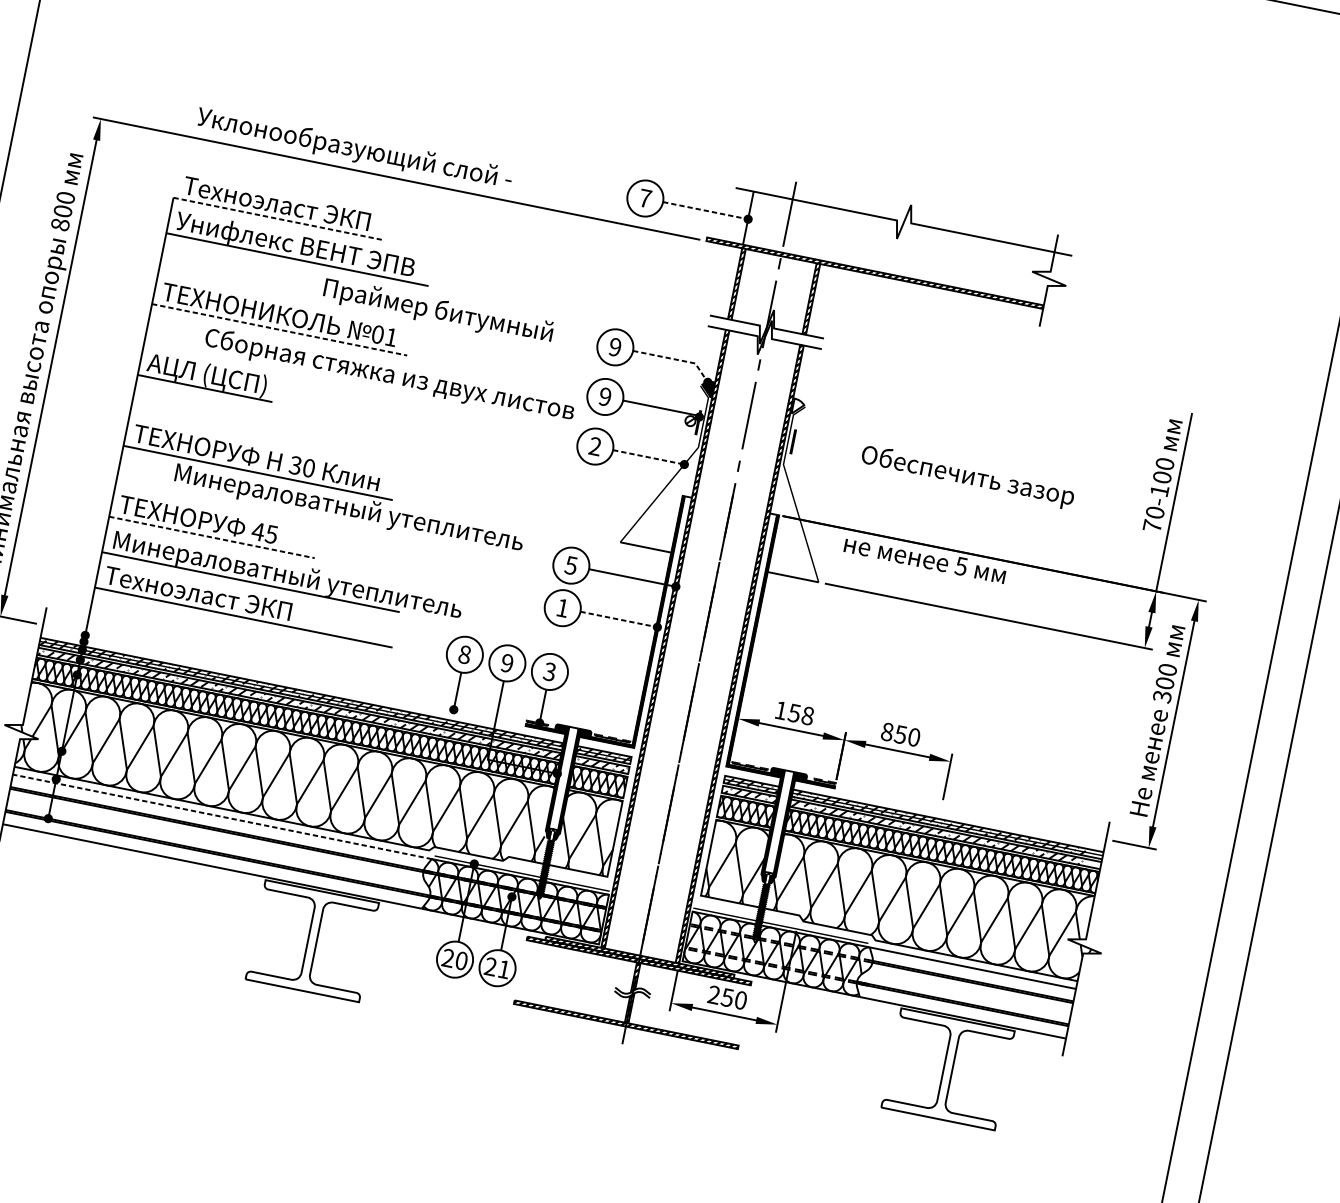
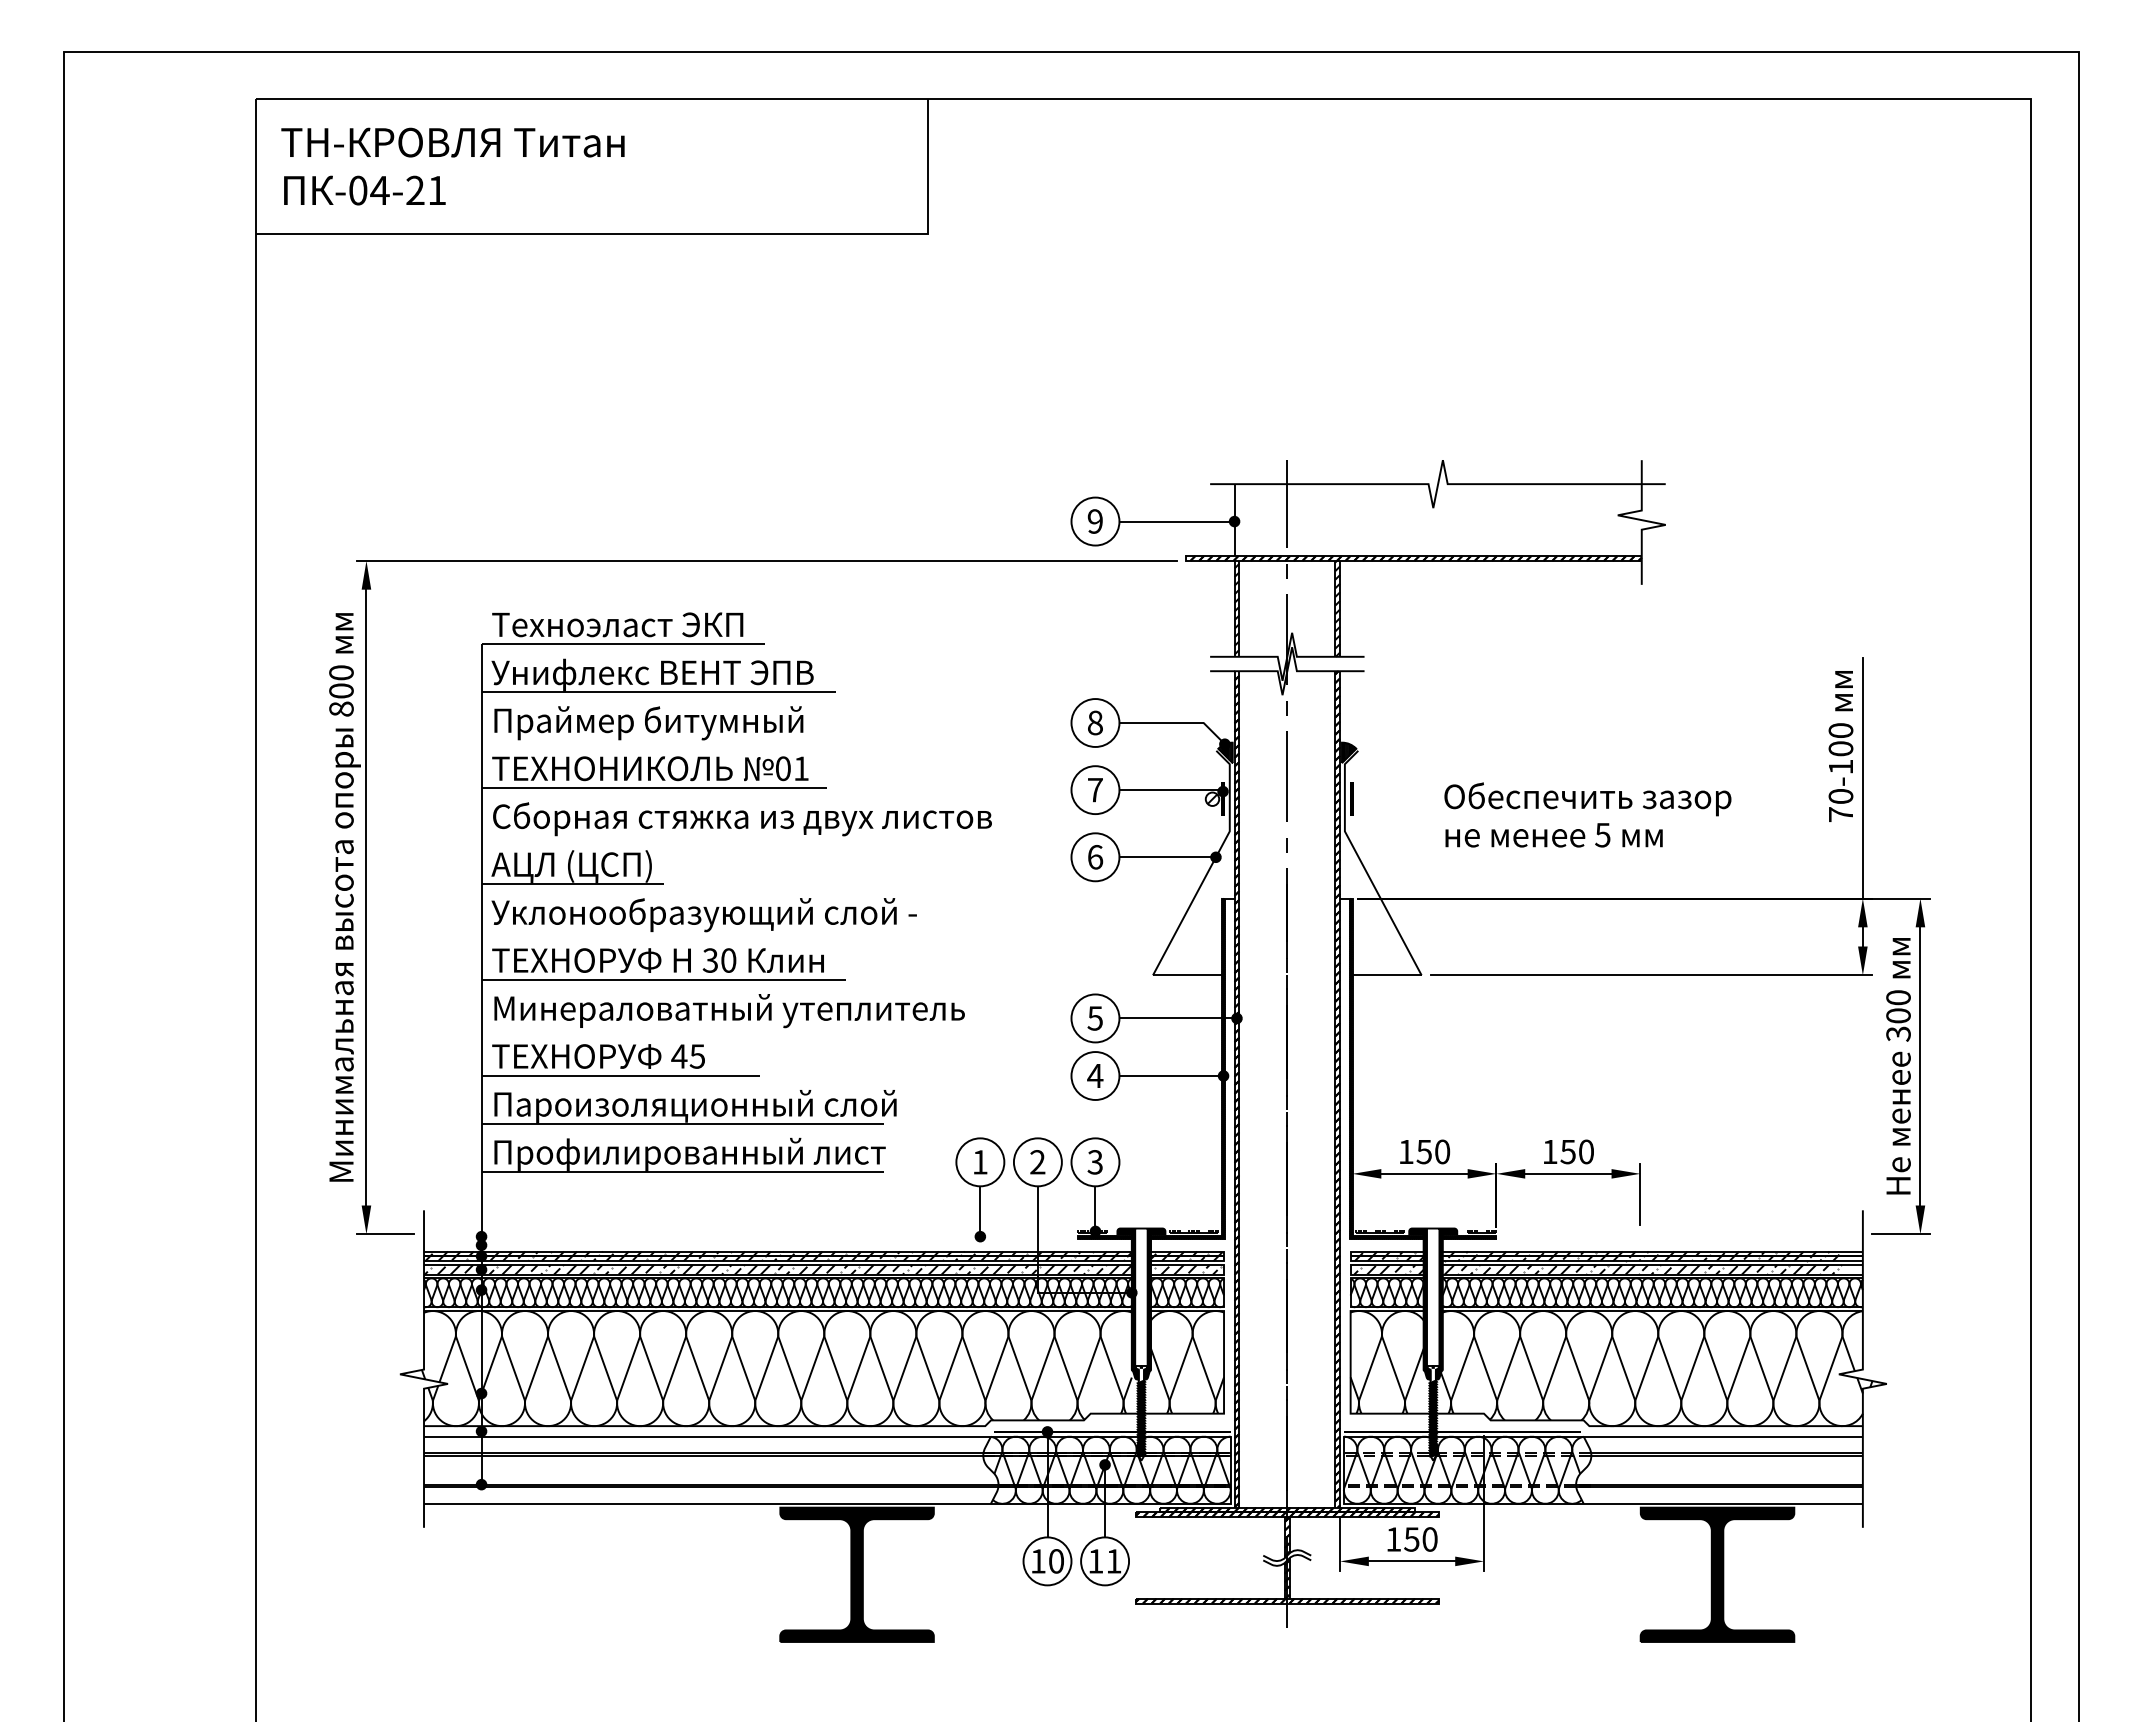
text: (353, 149) -> (703, 915), moved
text: (644, 198) -> (1094, 521), 7 -> 9
line: (705, 210) -> (1177, 521), dashed -> solid
line: (278, 219) -> (623, 644), dashed -> solid
text: (437, 311) -> (648, 723), moved
line: (279, 330) -> (654, 788), dashed -> solid
text: (614, 346) -> (1094, 722), 9 -> 8
line: (675, 359) -> (1176, 723), dashed -> solid
text: (389, 376) -> (742, 819), moved
text: (604, 396) -> (1094, 789), 9 -> 7
hatch: (798, 407) -> (1349, 752), added
text: (595, 445) -> (1095, 856), 2 -> 6
line: (649, 457) -> (1168, 857), dashed -> solid
text: (349, 509) -> (729, 1011), moved
line: (212, 537) -> (621, 1076), dashed -> solid
text: (924, 559) -> (1553, 835), moved
text: (288, 576) -> (730, 1106), Минераловатный утеплитель -> Пароизоляционный слой
text: (250, 604) -> (688, 1153), Техноэласт ЭКП -> Профилированный лист
text: (562, 607) -> (1095, 1075), 1 -> 4
line: (618, 619) -> (1171, 1076), dashed -> solid
text: (464, 654) -> (979, 1162), 8 -> 1
text: (507, 663) -> (1037, 1162), 9 -> 2
text: (807, 716) -> (1442, 1152), 158 -> 150
text: (886, 731) -> (1549, 1151), 850 -> 150
line: (221, 816) -> (706, 1436), dashed -> solid
fill: (311, 940) -> (856, 1574), added
text: (447, 958) -> (1037, 1561), 20 -> 10
text: (490, 966) -> (1095, 1561), 21 -> 11
text: (713, 995) -> (1393, 1539), 250 -> 150
fill: (948, 1069) -> (1717, 1574), added

